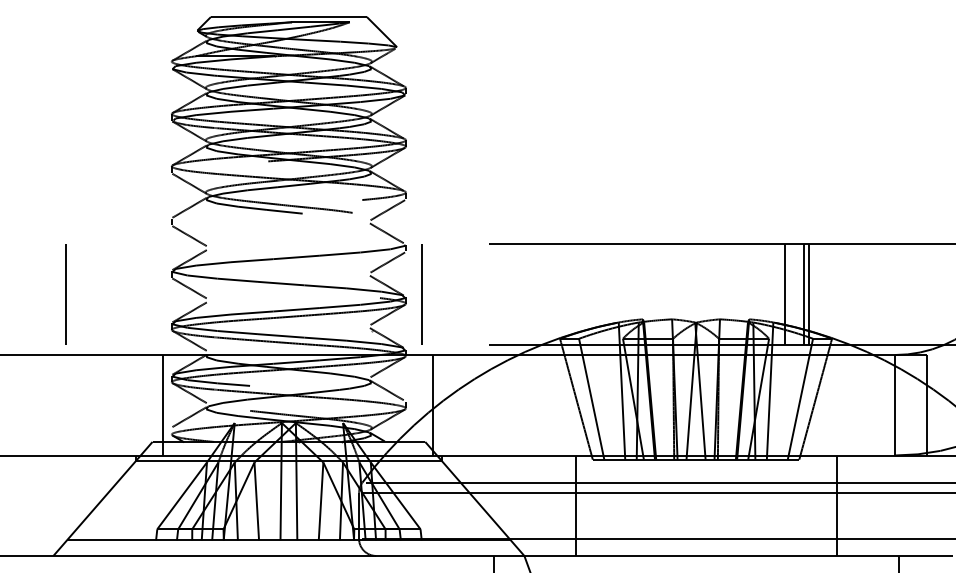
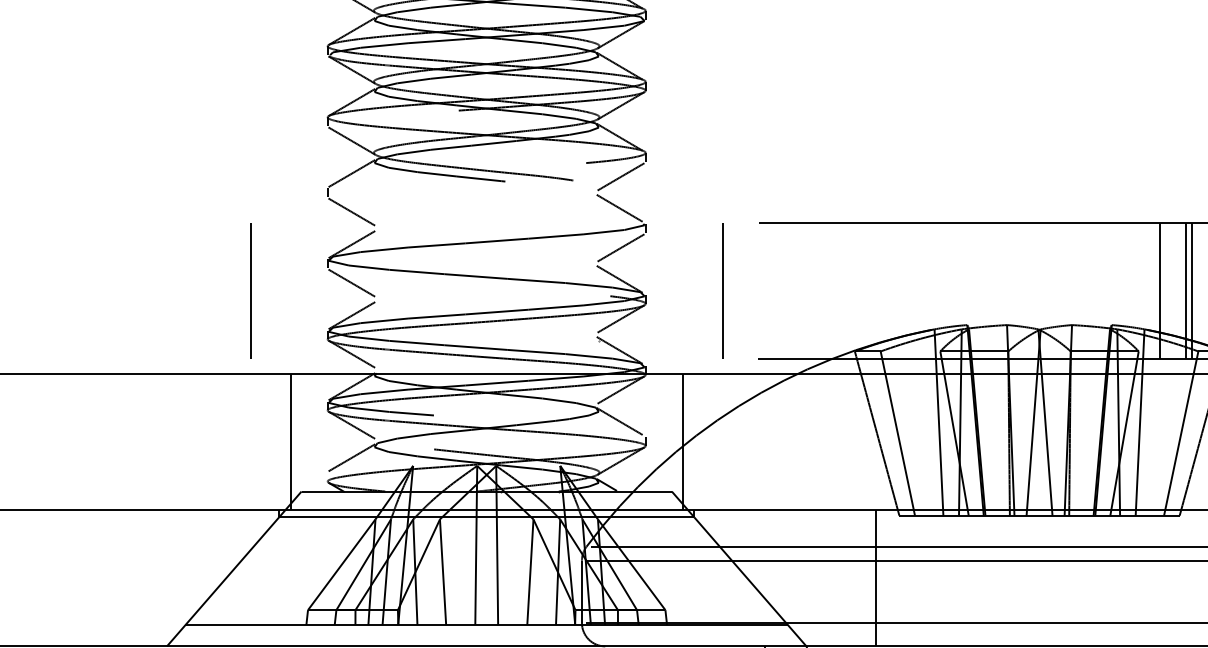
line: (65, 294) -> (249, 291), moved
line: (421, 294) -> (722, 291), moved
line: (162, 405) -> (290, 442), moved

